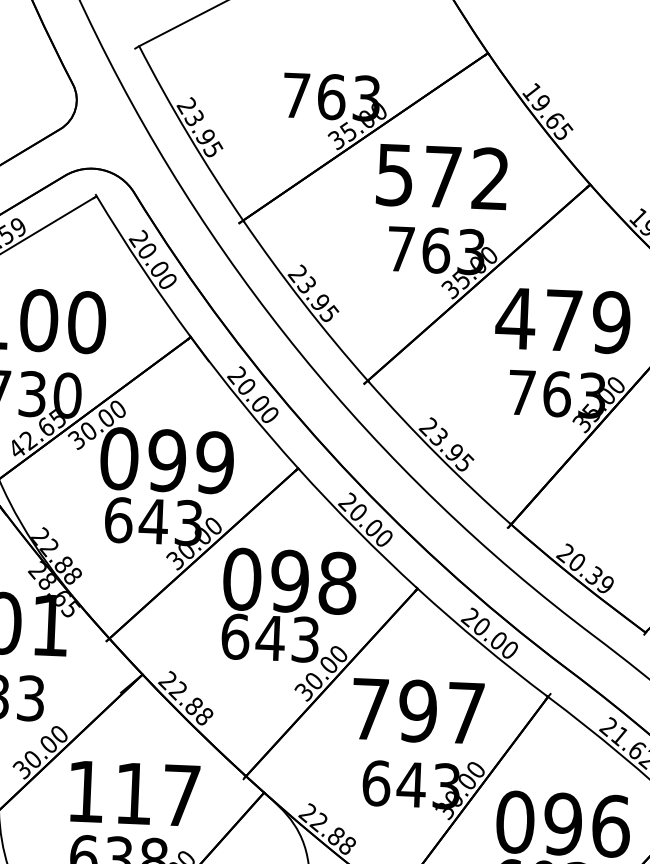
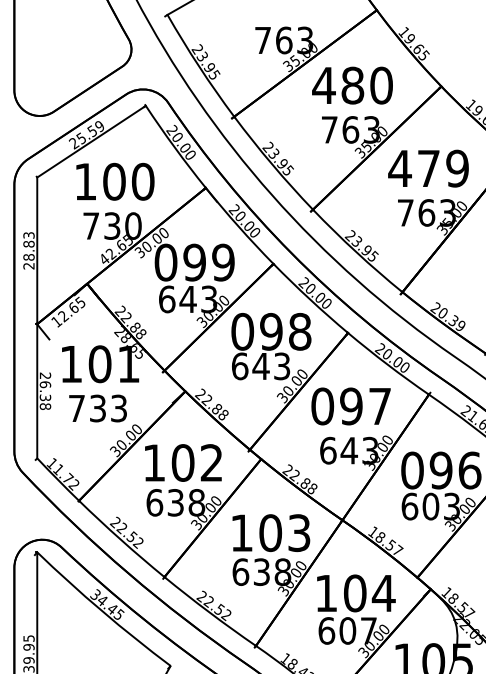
text: (442, 176) -> (352, 85), 572 -> 480
text: (369, 709) -> (322, 406), 797 -> 097
text: (156, 793) -> (196, 462), 117 -> 102

